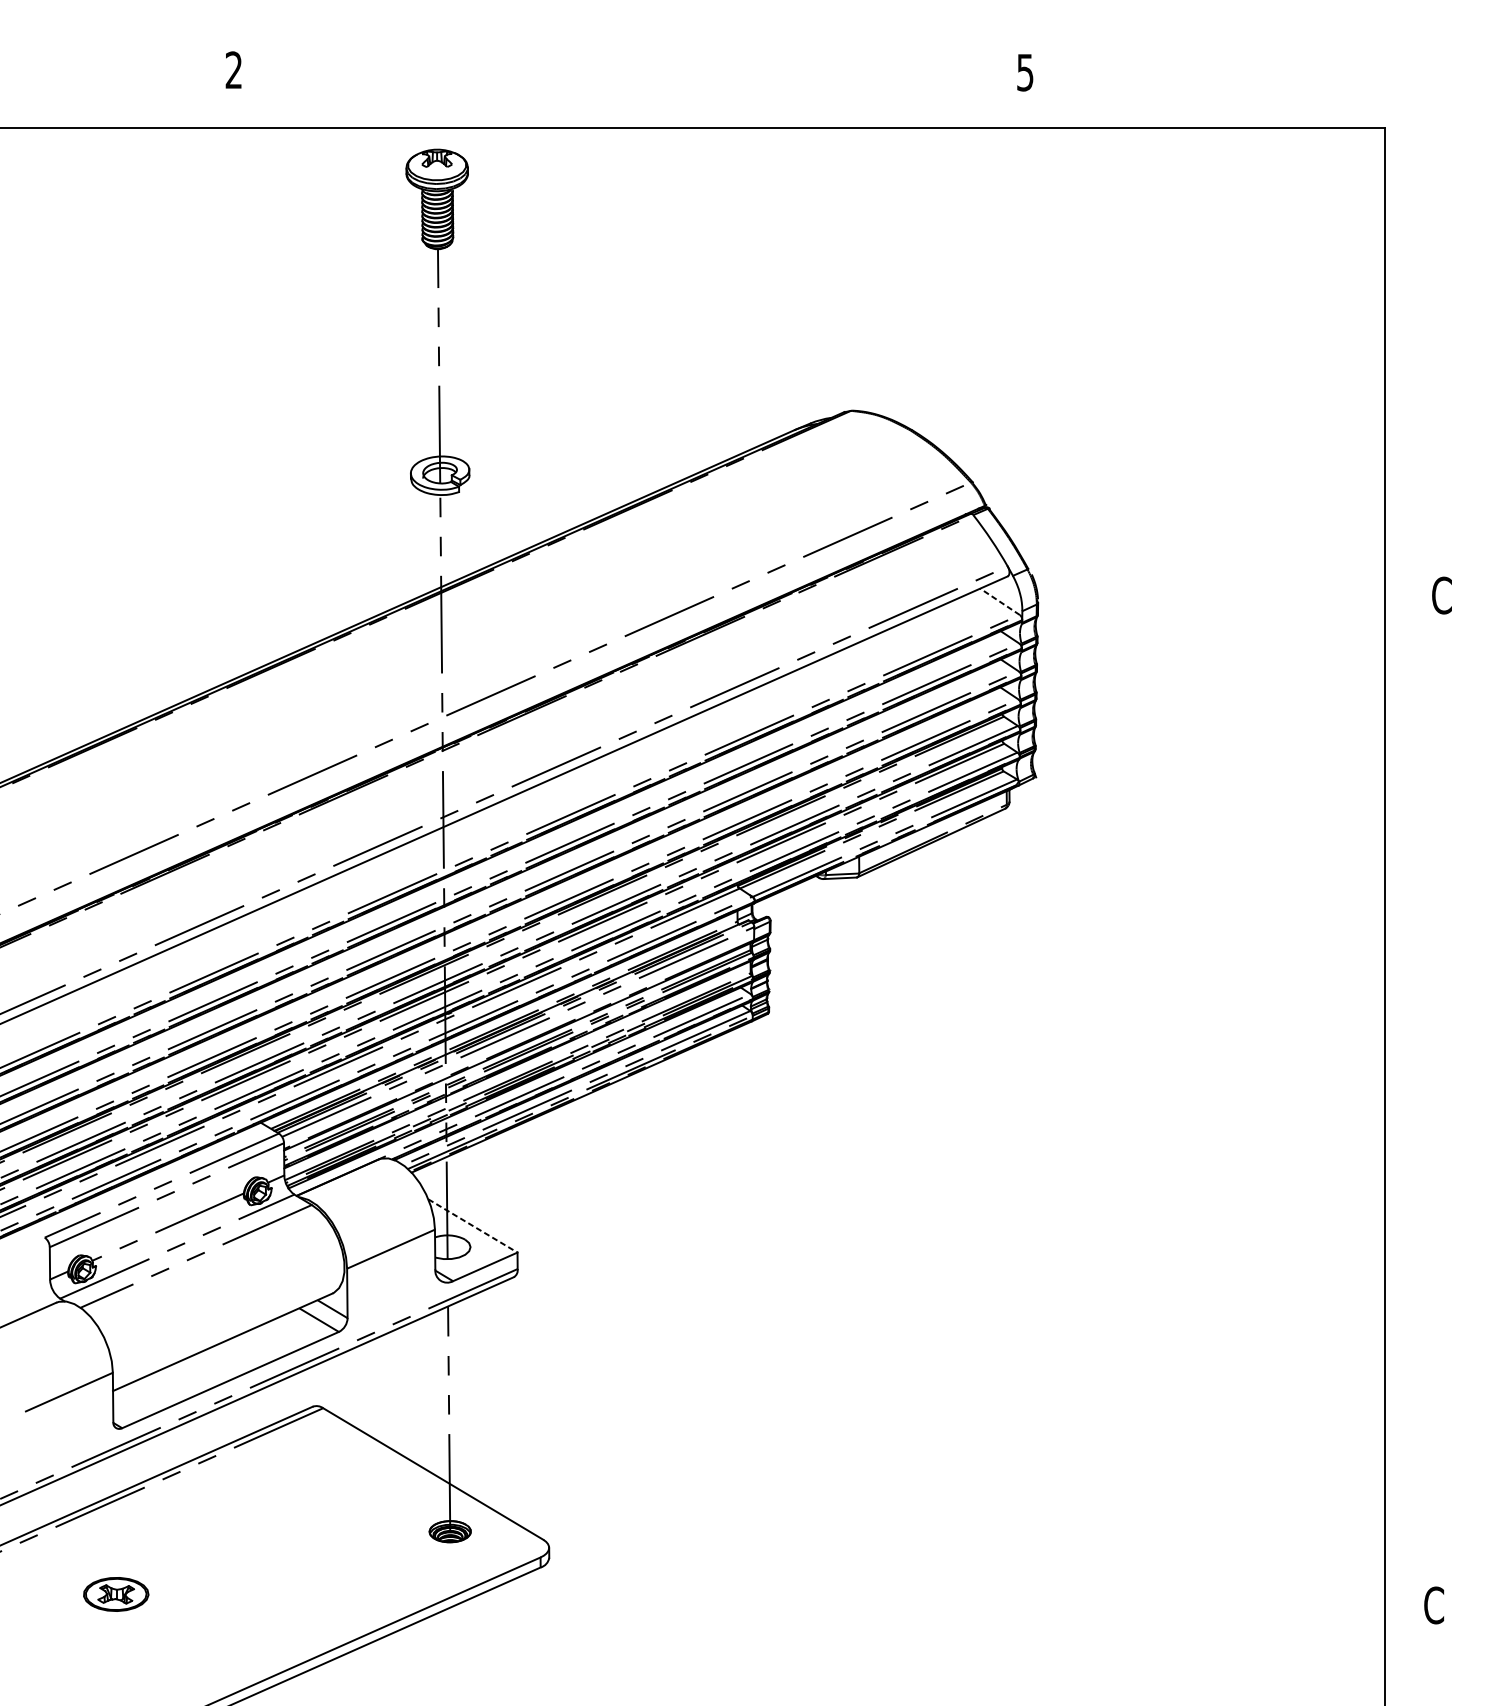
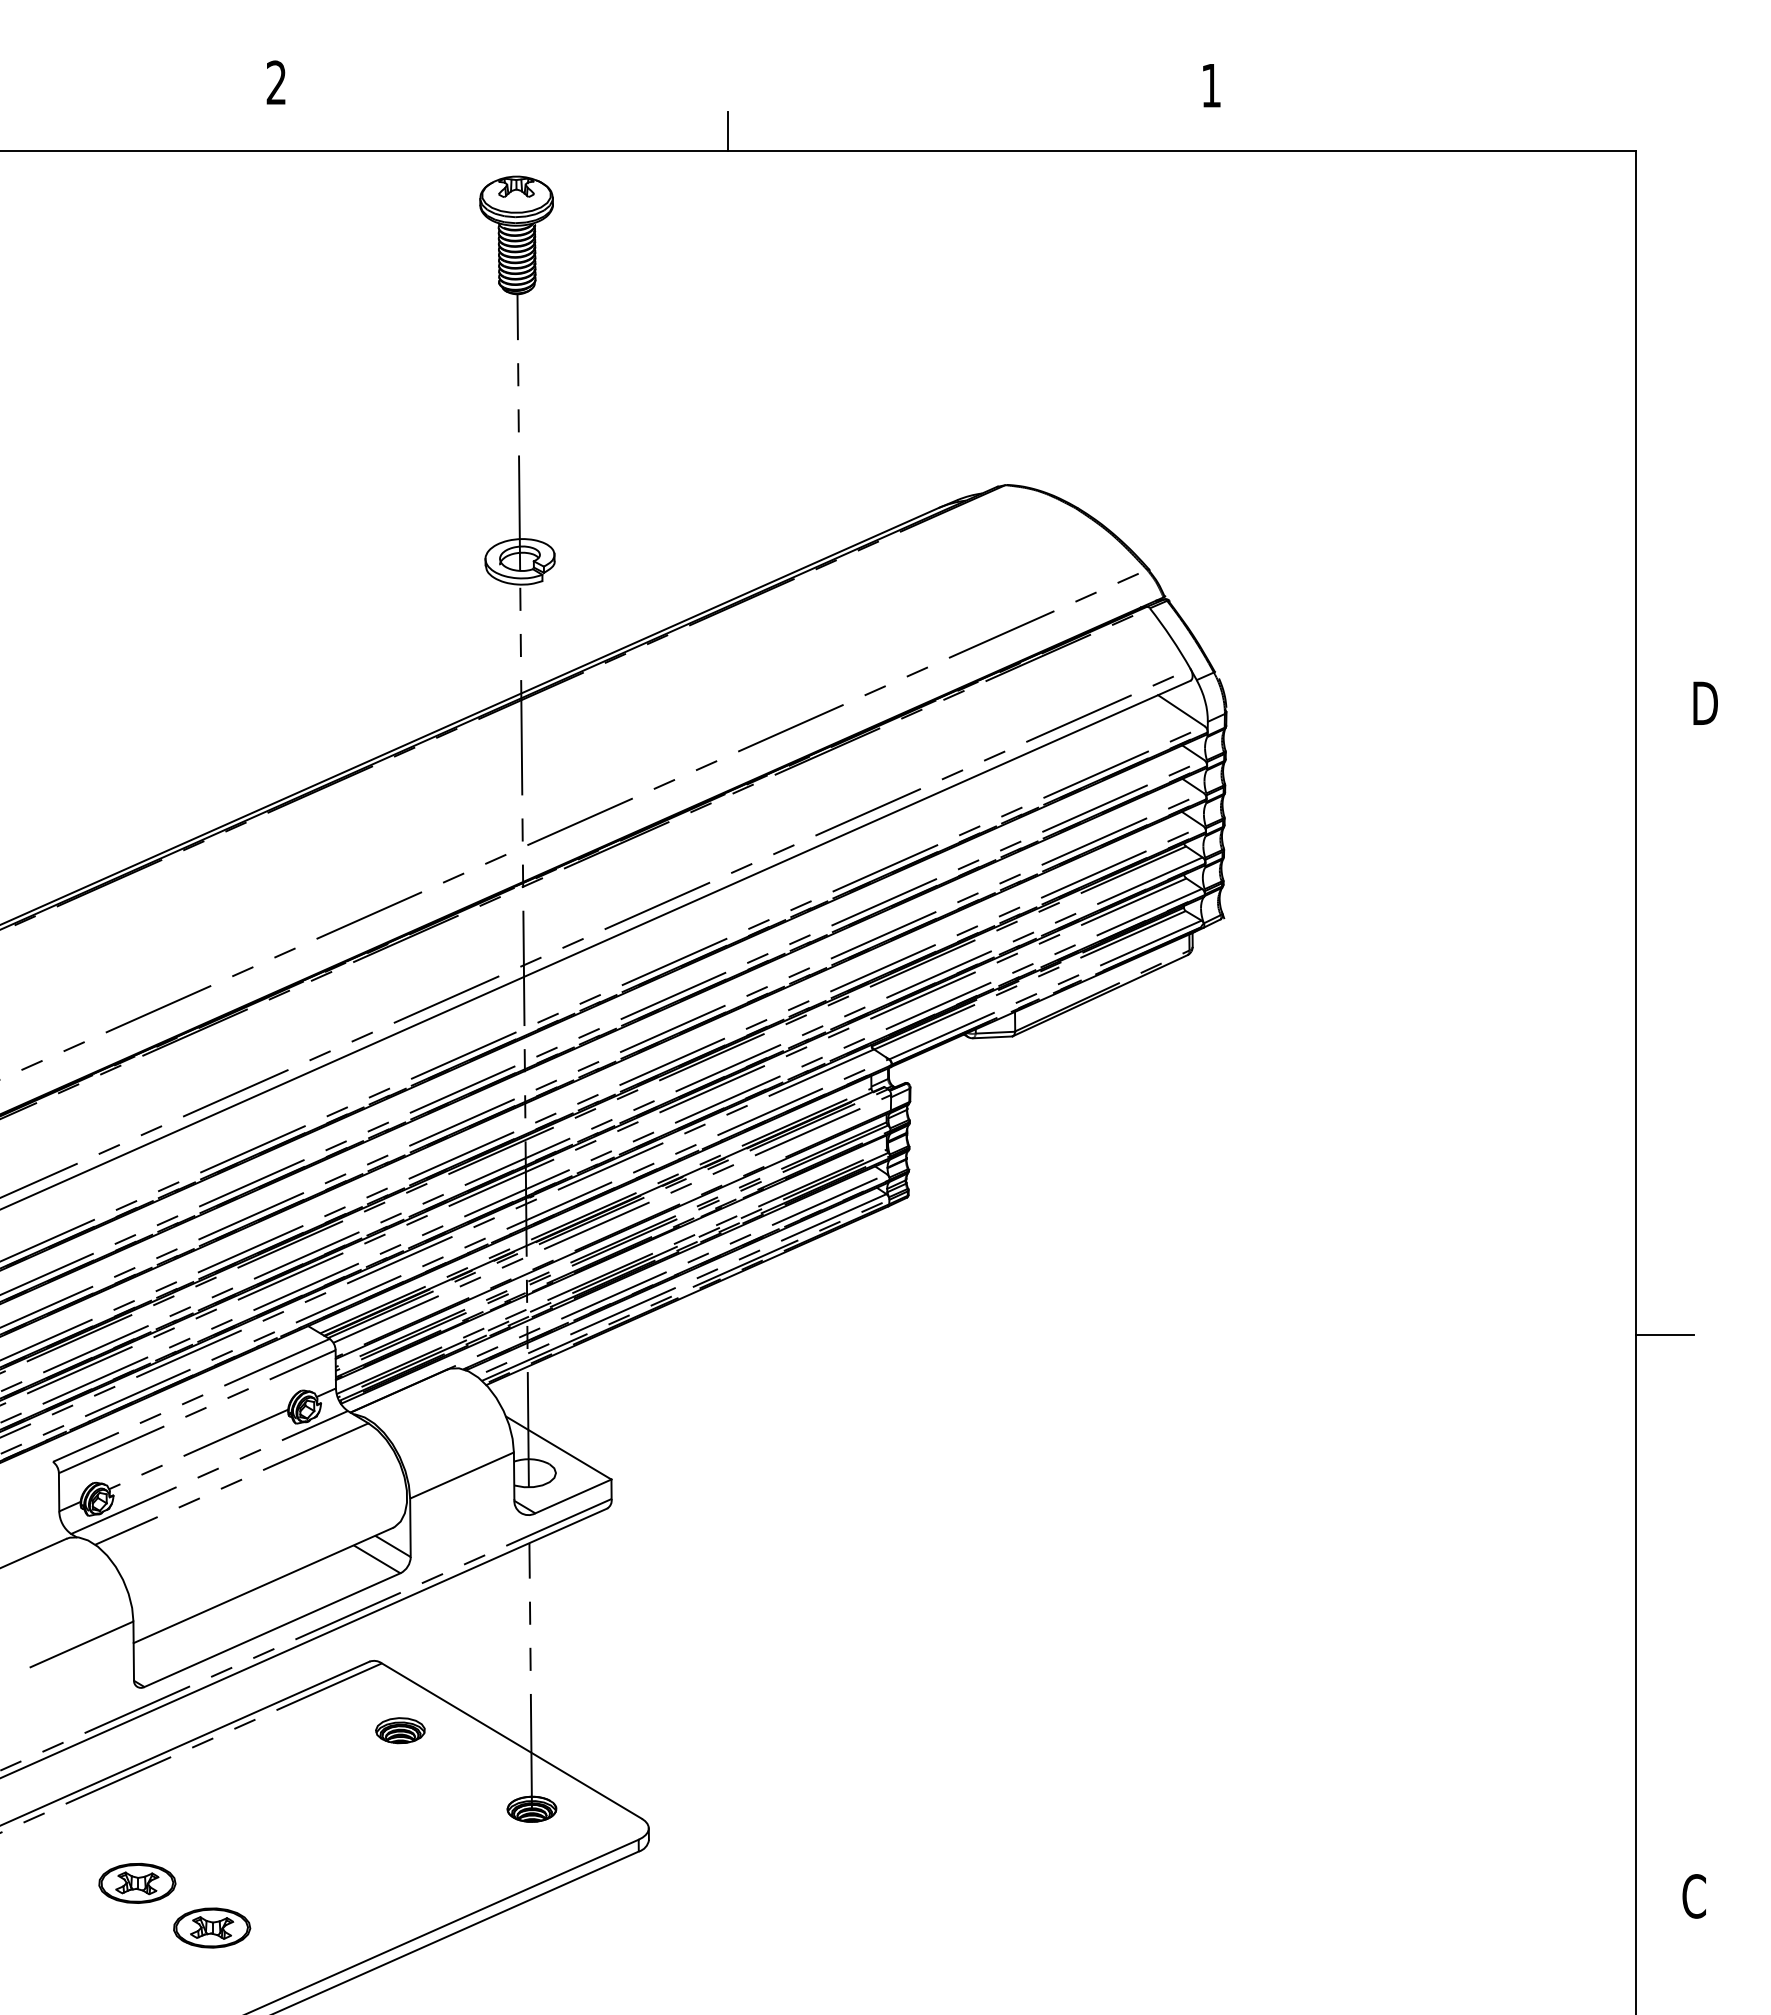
text: (1024, 73) -> (1210, 86), 5 -> 1
line: (616, 110) -> (728, 130), added
text: (1442, 595) -> (1704, 703), C -> D
line: (1000, 601) -> (1181, 710), dashed -> solid
line: (1409, 1129) -> (1665, 1334), added
line: (473, 1226) -> (559, 1448), dashed -> solid
part: (338, 1465) -> (400, 1730), added
part: (179, 1631) -> (212, 1927), added

